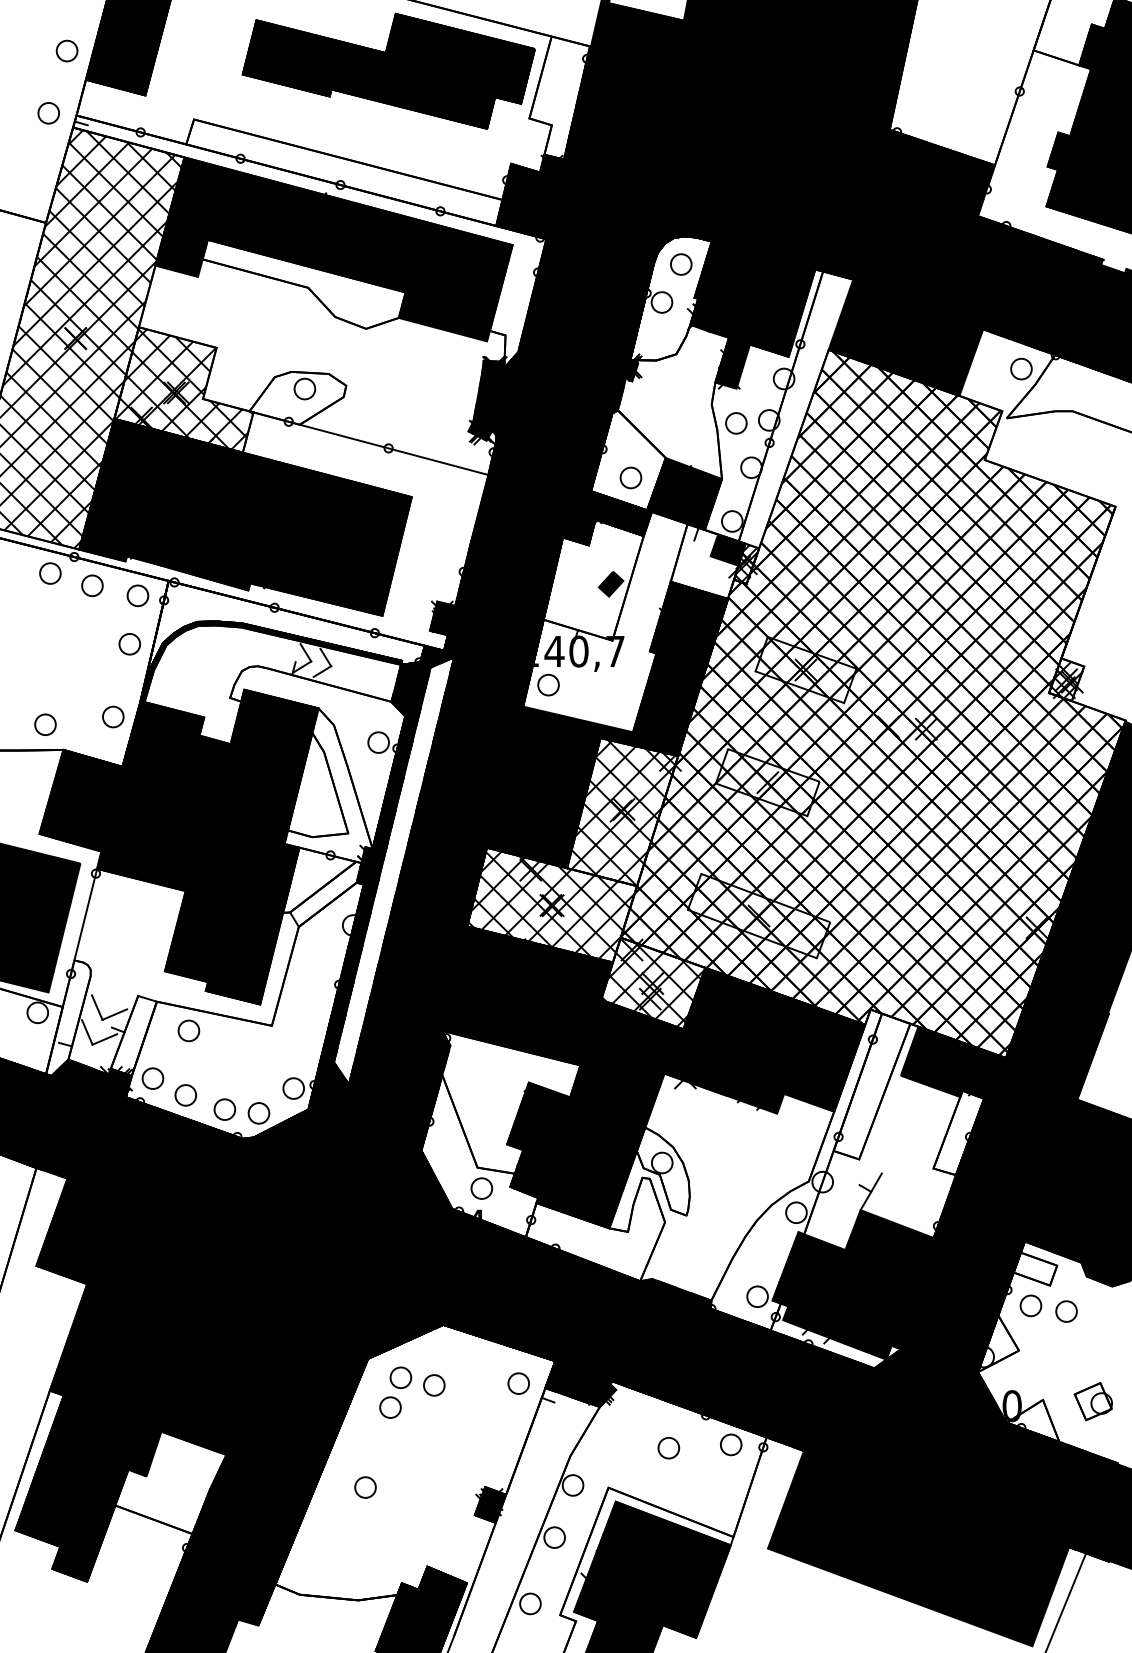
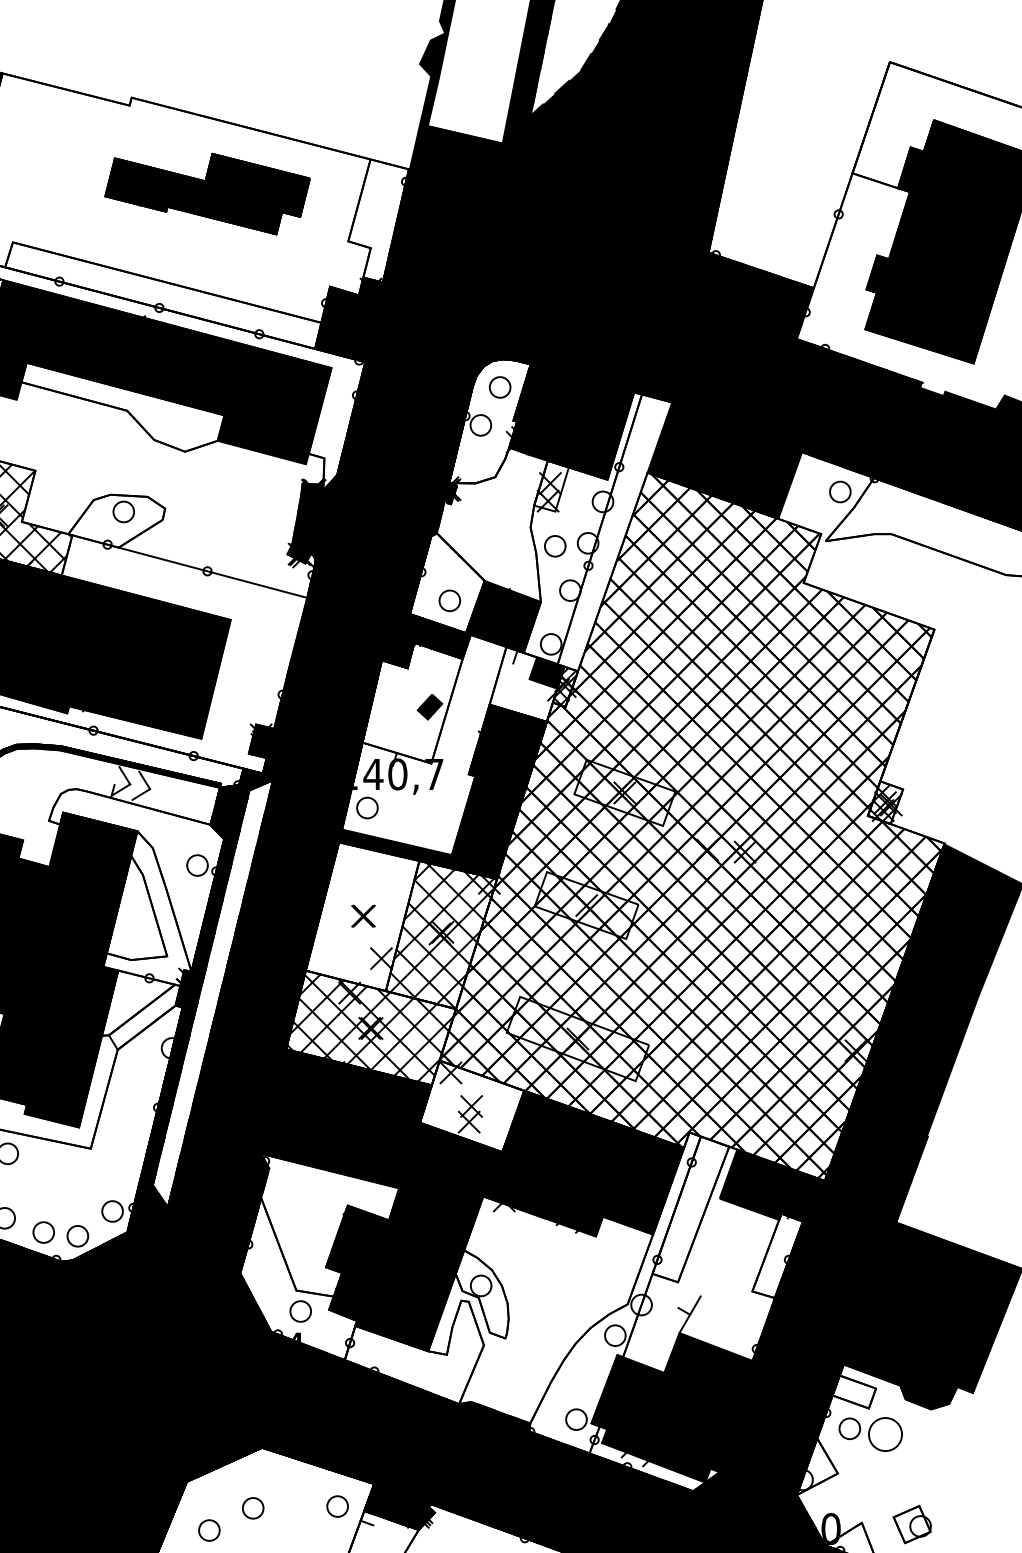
part: (388, 70) -> (207, 193), size x0.7
fill: (732, 362) -> (551, 485), removed
fill: (543, 793) -> (362, 916), removed
hatch: (652, 984) -> (471, 1107), removed
circle: (1066, 1311) -> (885, 1434), size x1.6
circle: (400, 1377) -> (219, 1500), removed

